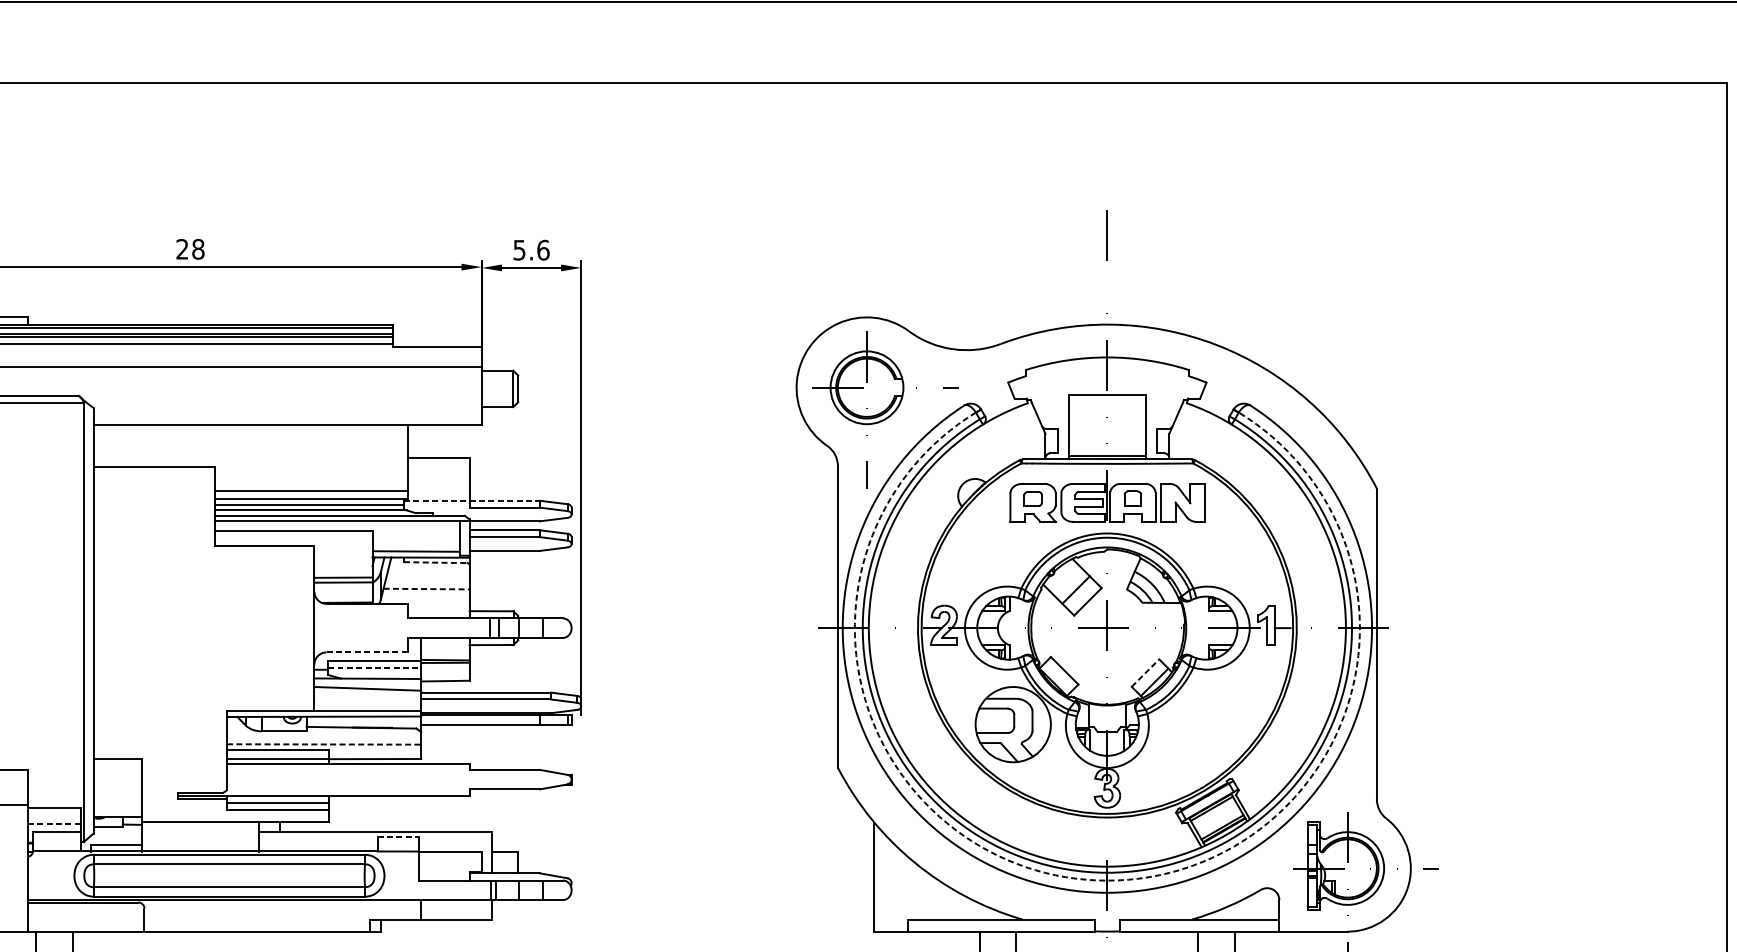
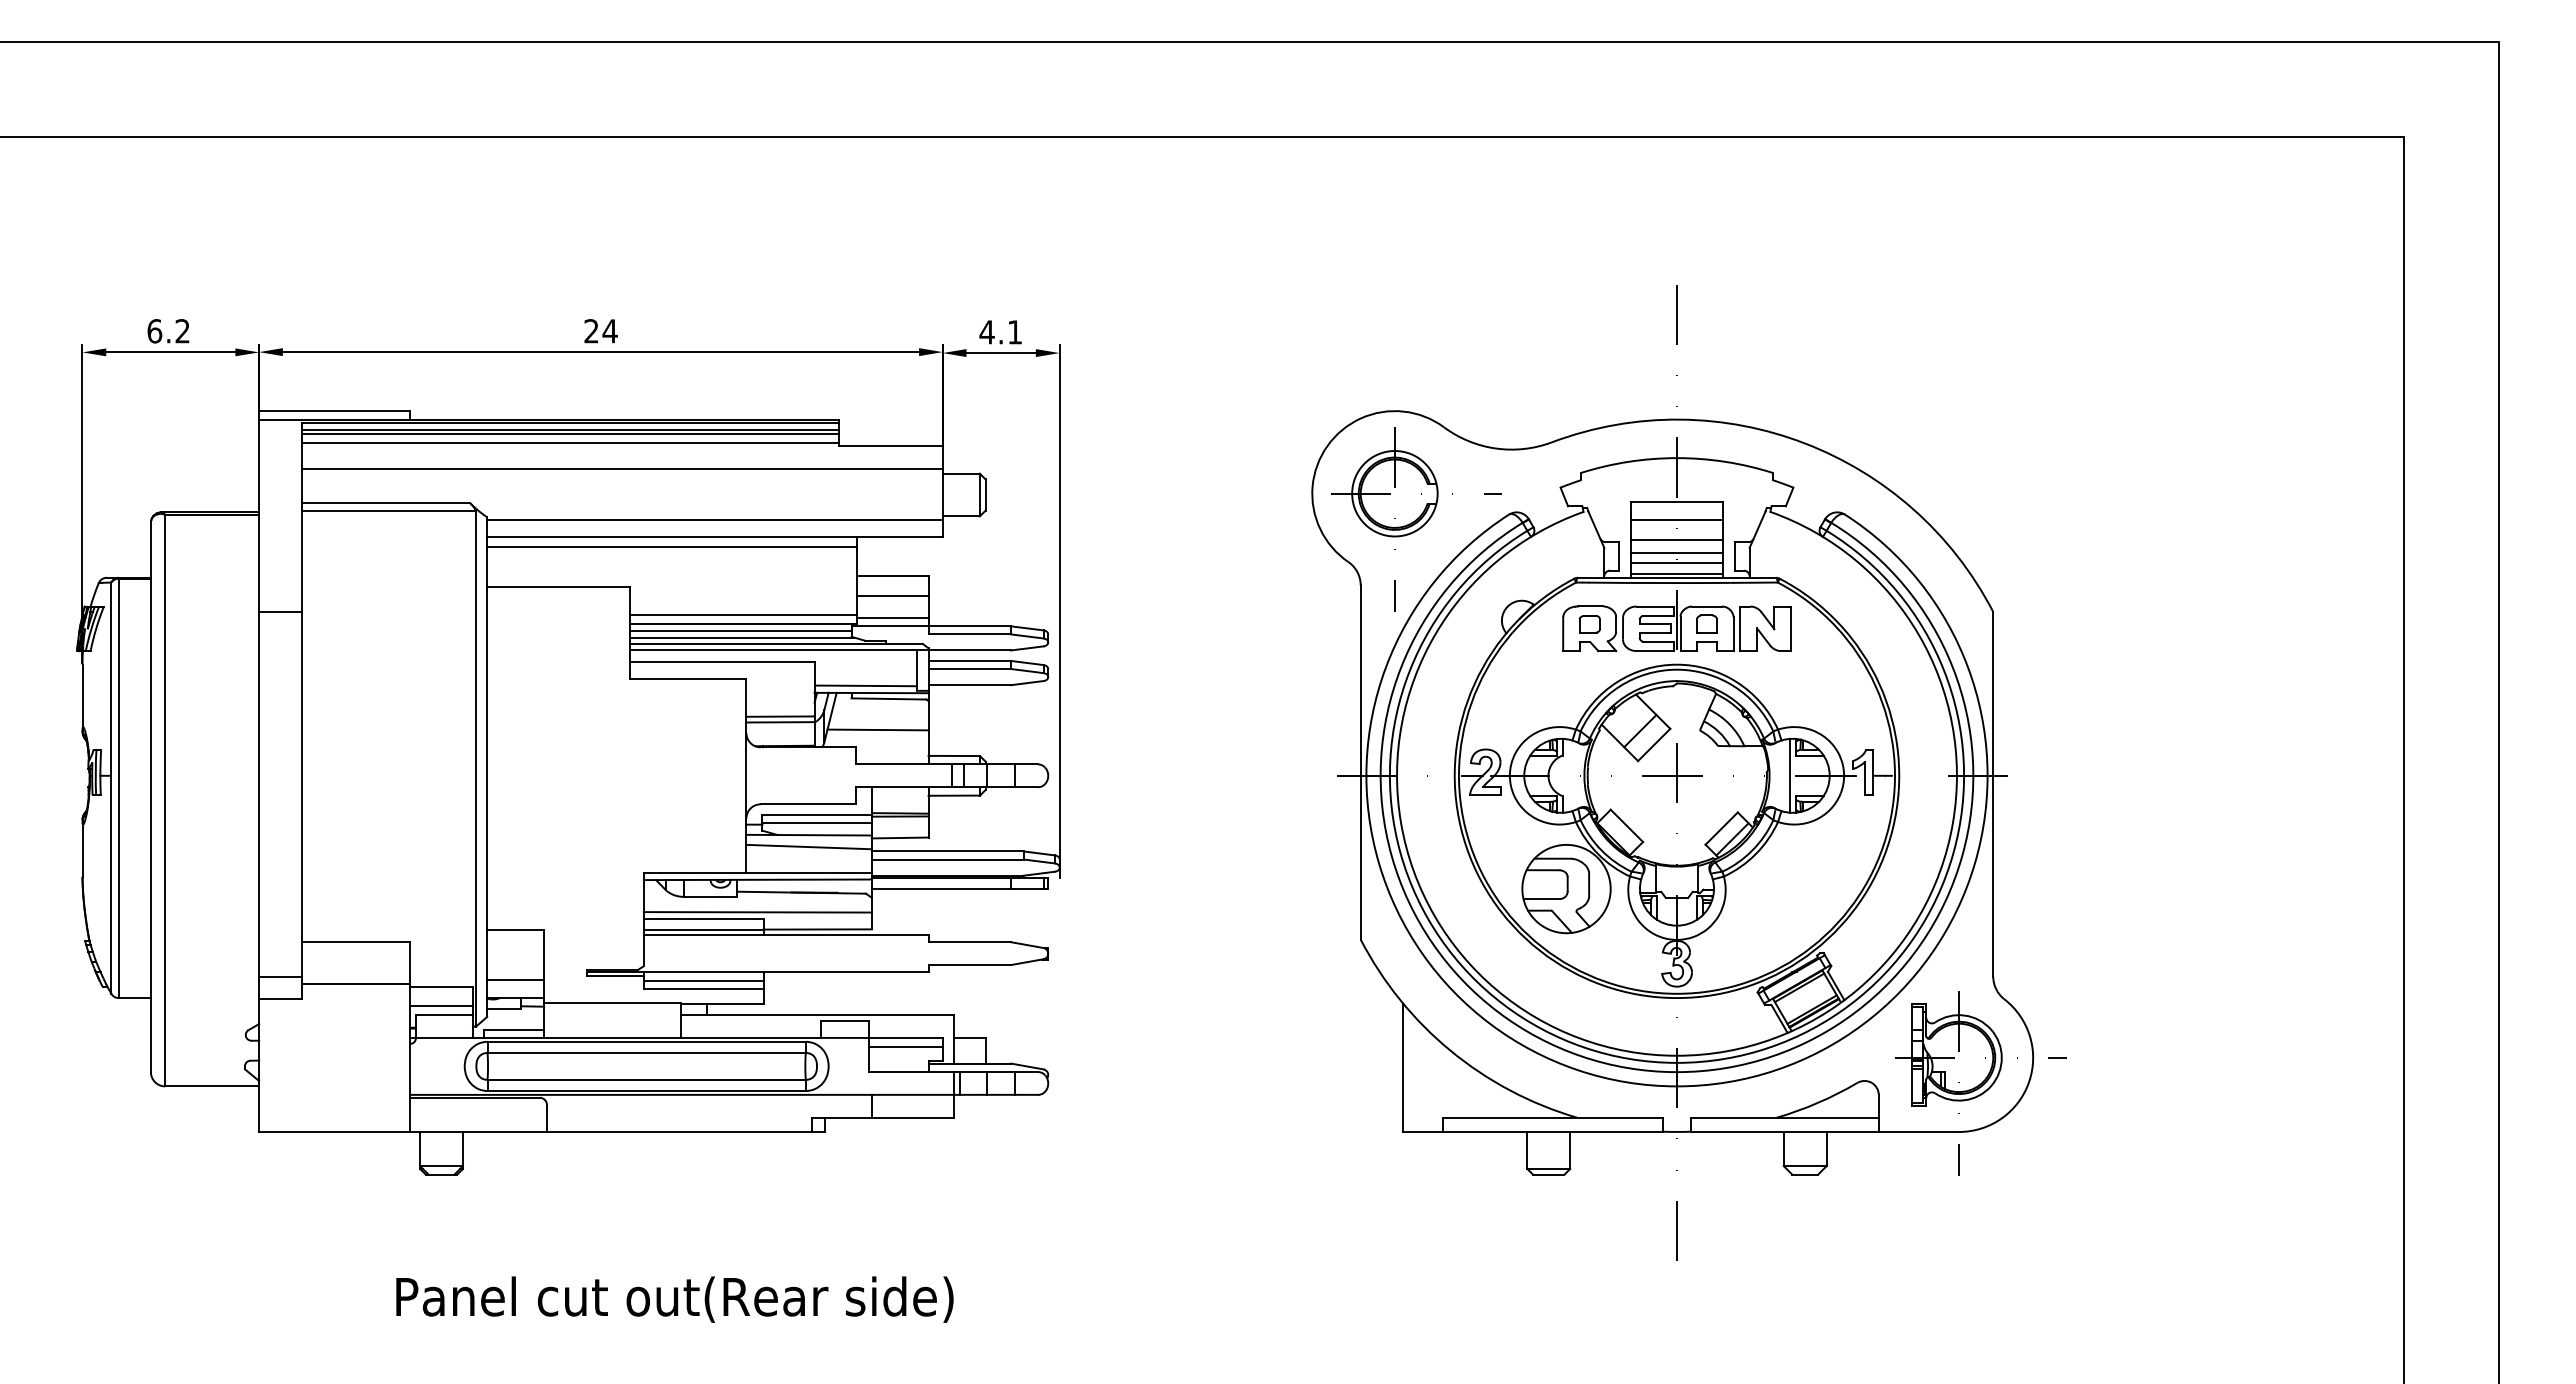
text: (197, 249) -> (609, 331), 28 -> 24
text: (530, 250) -> (1000, 332), 5.6 -> 4.1
line: (287, 409) -> (714, 519), added
line: (1106, 409) -> (1676, 519), added
line: (1106, 427) -> (1676, 540), added
line: (250, 432) -> (671, 546), added
line: (1106, 438) -> (1676, 553), added
line: (1106, 446) -> (1676, 562), added
line: (438, 475) -> (892, 596), added
line: (438, 494) -> (892, 618), added
line: (472, 500) -> (931, 626), dashed -> solid
line: (436, 562) -> (889, 698), dashed -> solid
line: (426, 588) -> (878, 729), dashed -> solid
line: (1204, 627) -> (1790, 775), added
line: (367, 652) -> (808, 804), dashed -> solid
line: (375, 667) -> (817, 822), dashed -> solid
line: (1145, 673) -> (1721, 828), dashed -> solid
line: (323, 744) -> (757, 912), dashed -> solid
line: (117, 801) -> (515, 979), added
line: (55, 824) -> (442, 1006), dashed -> solid
line: (398, 836) -> (845, 1020), dashed -> solid
line: (449, 858) -> (905, 1046), added
arc: (1106, 880) -> (1676, 1072), dashed -> solid

